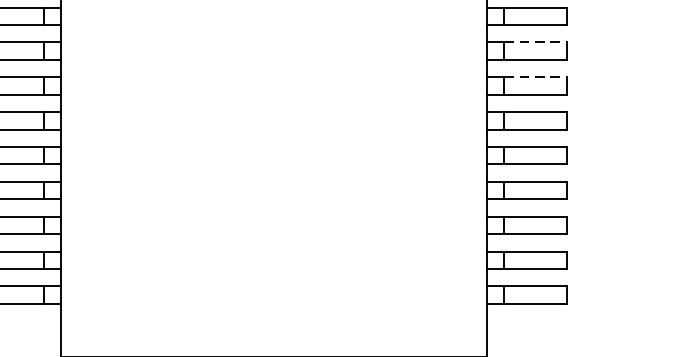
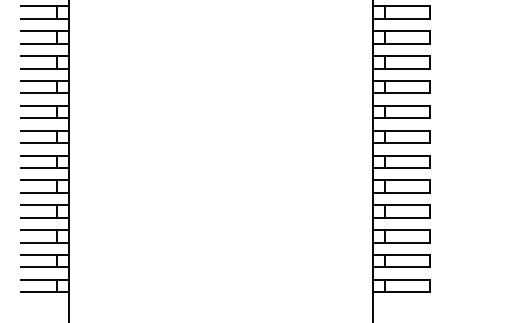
line: (535, 42) -> (407, 105), dashed -> solid
line: (535, 77) -> (407, 130), dashed -> solid

